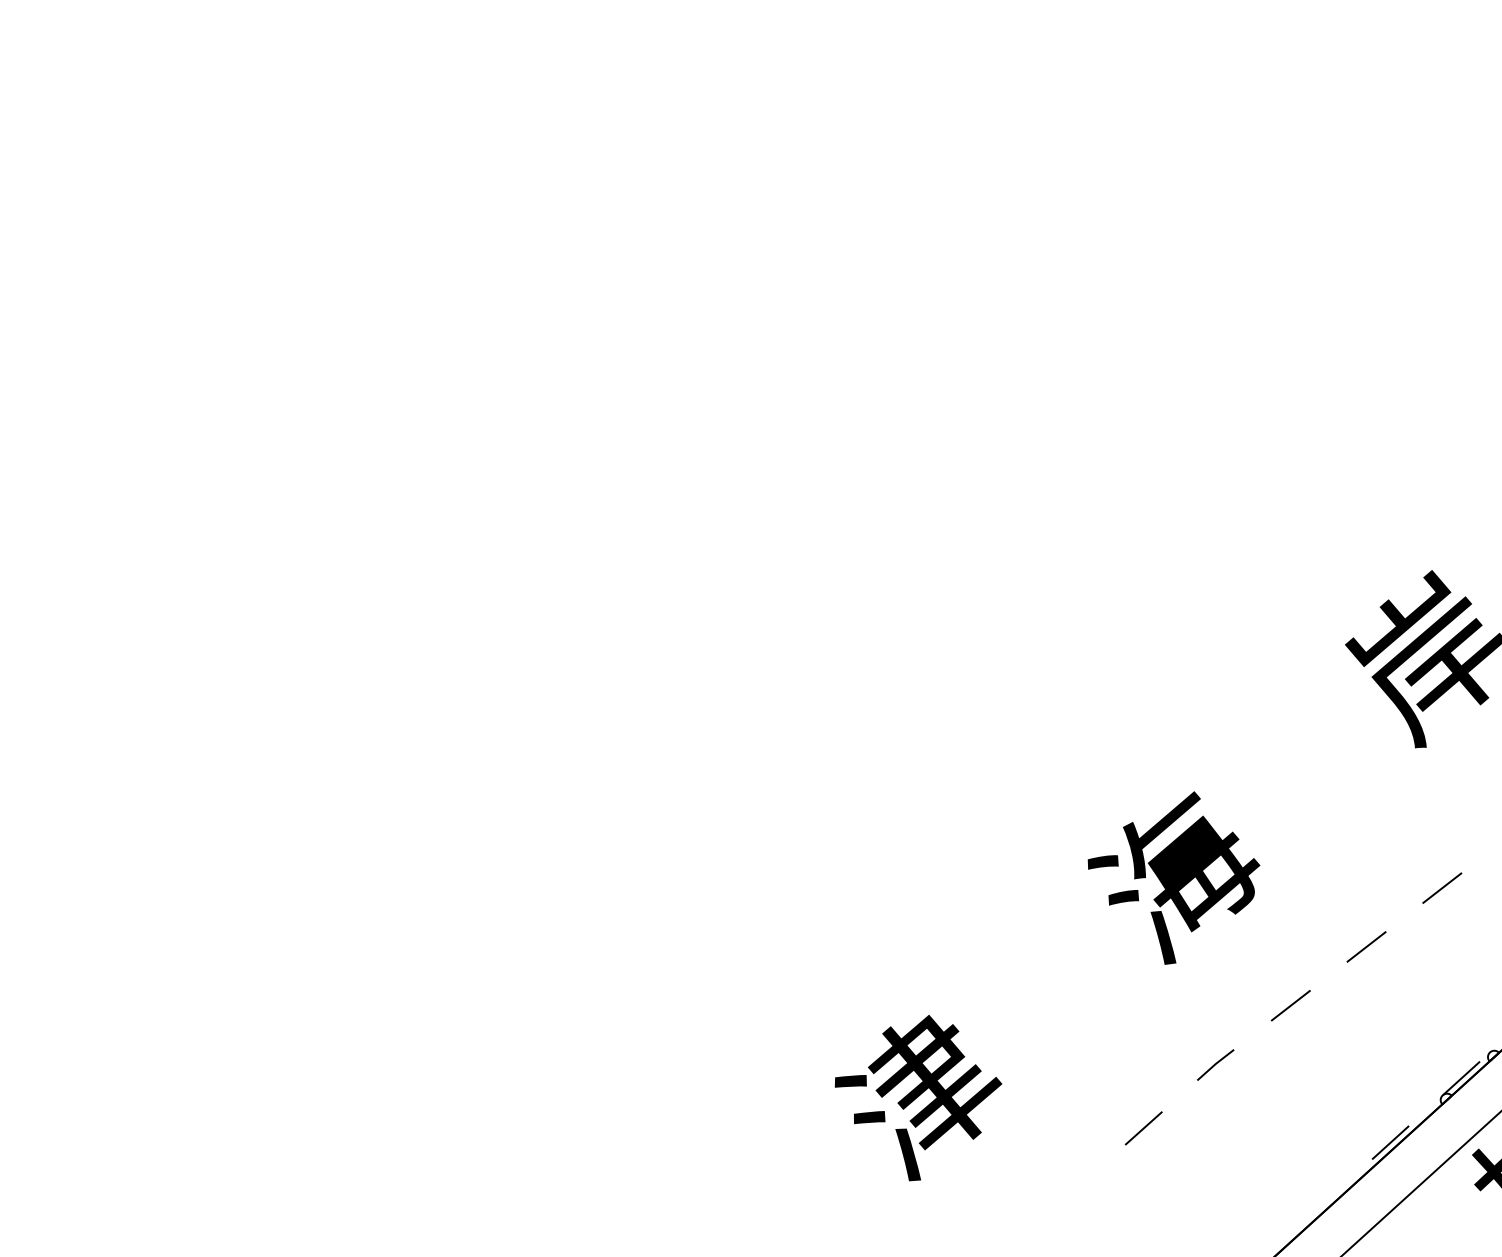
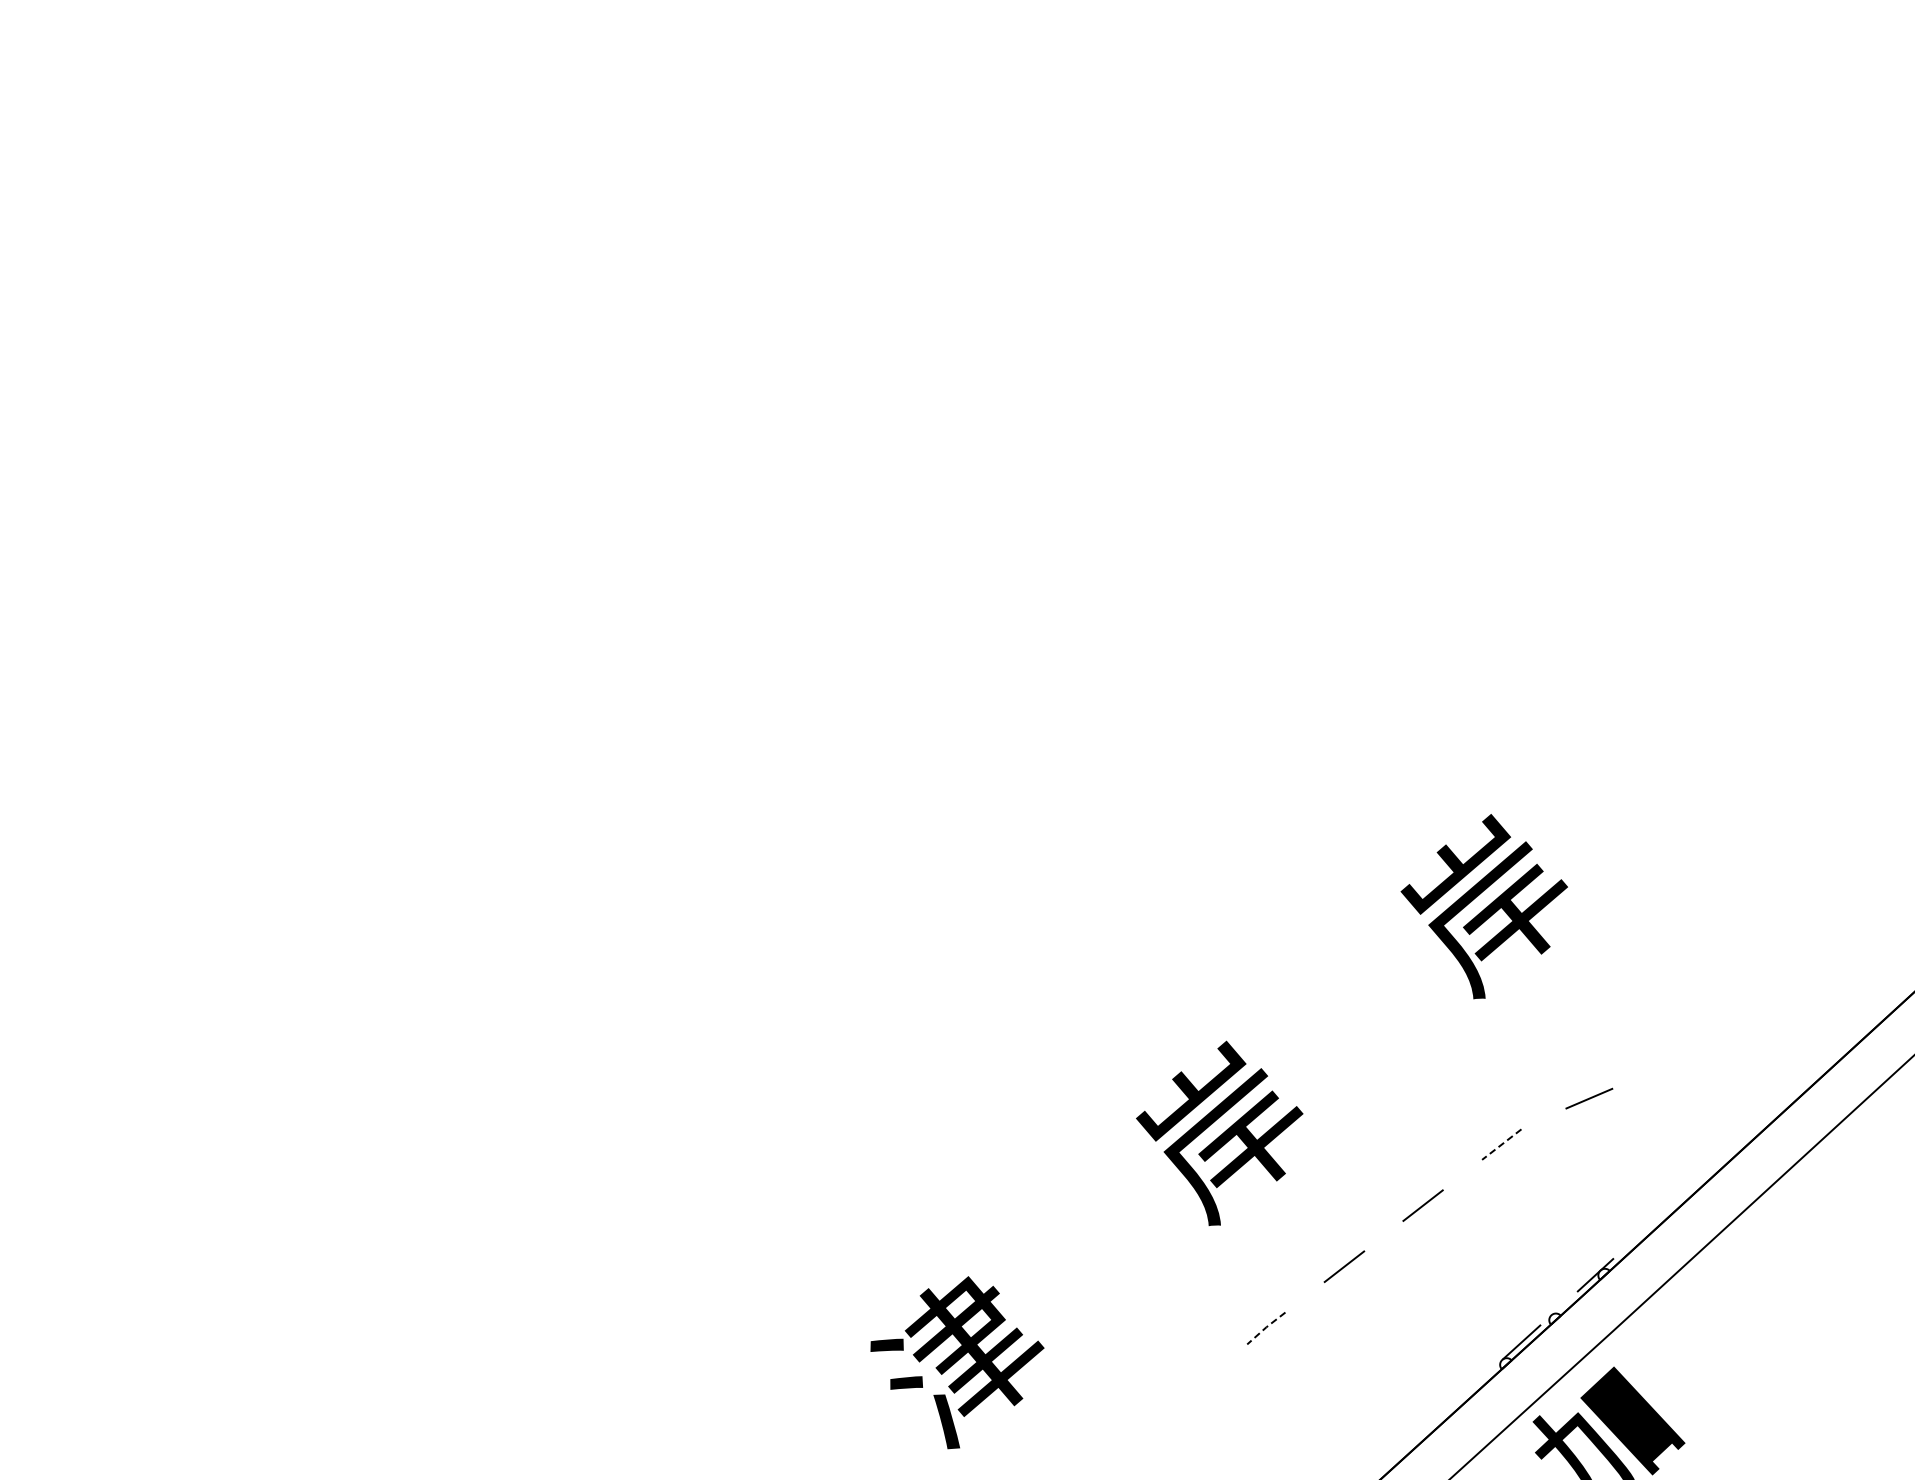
text: (1173, 877) -> (1222, 1133), 海 -> 岸
line: (1442, 888) -> (1501, 1144), solid -> dashed
line: (1214, 1064) -> (1265, 1327), solid -> dashed
line: (1143, 1127) -> (1191, 1393), removed
line: (1390, 1142) -> (1447, 1408), removed

